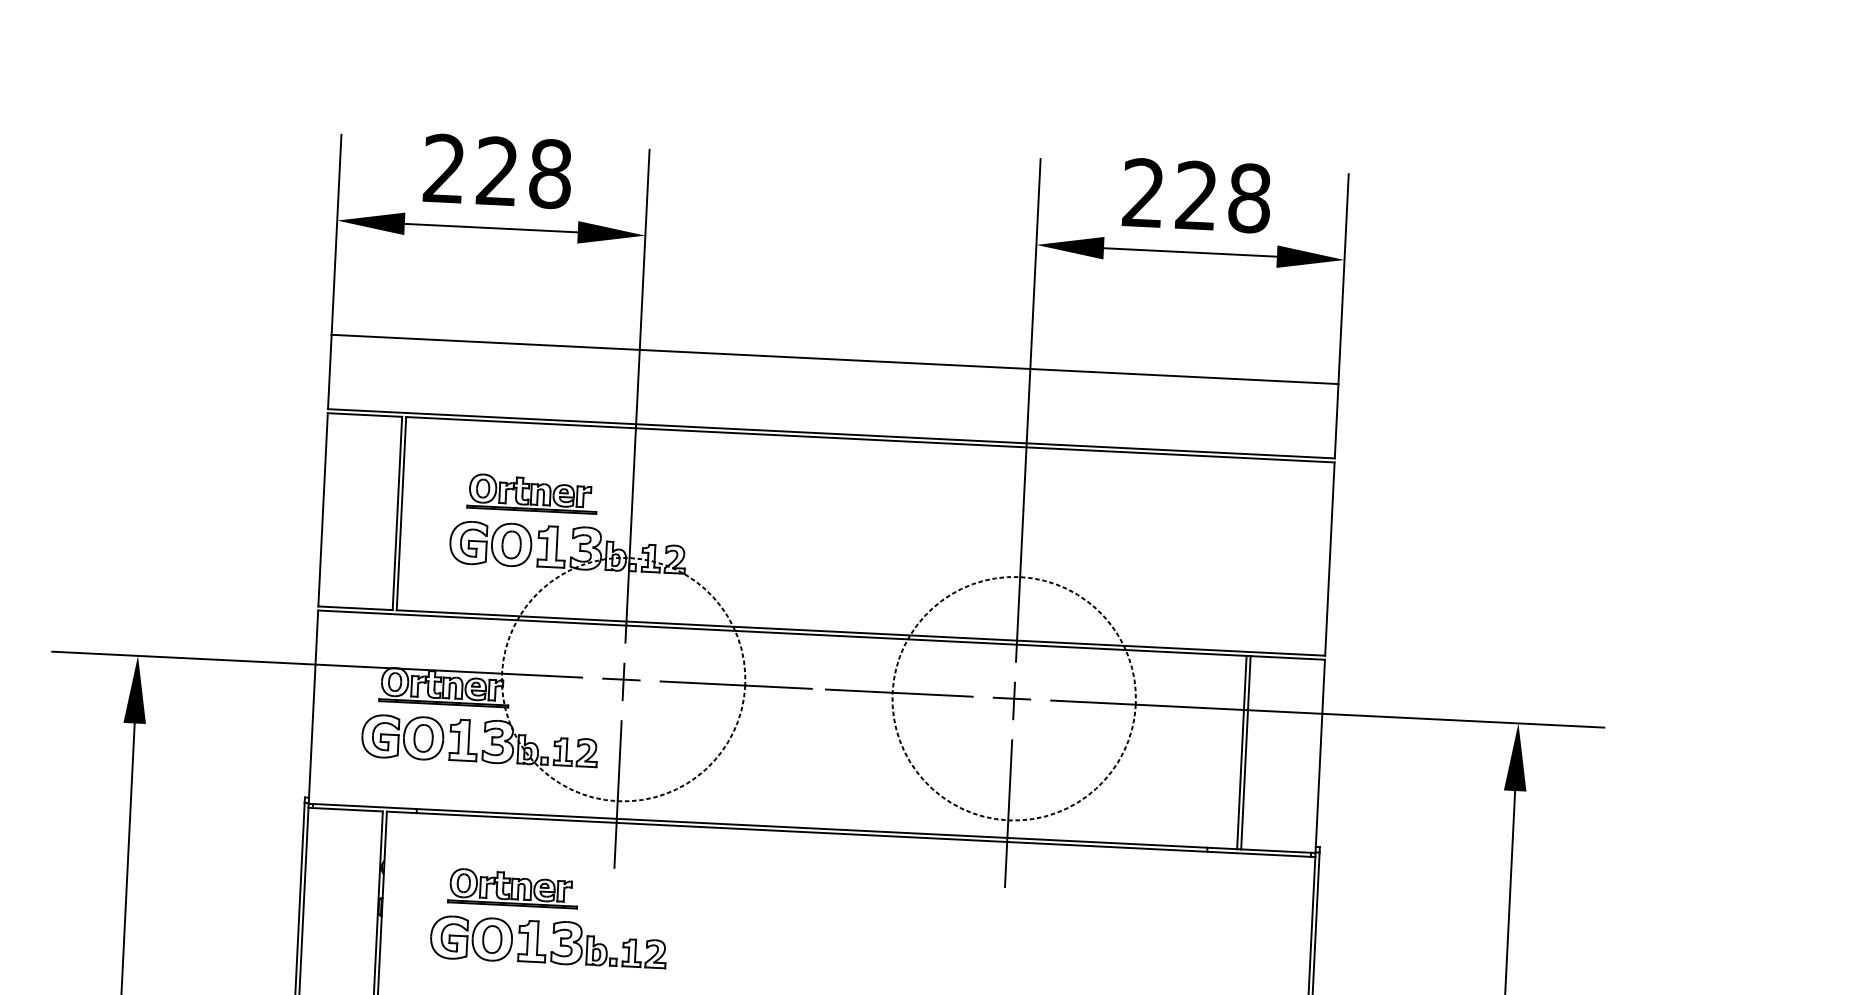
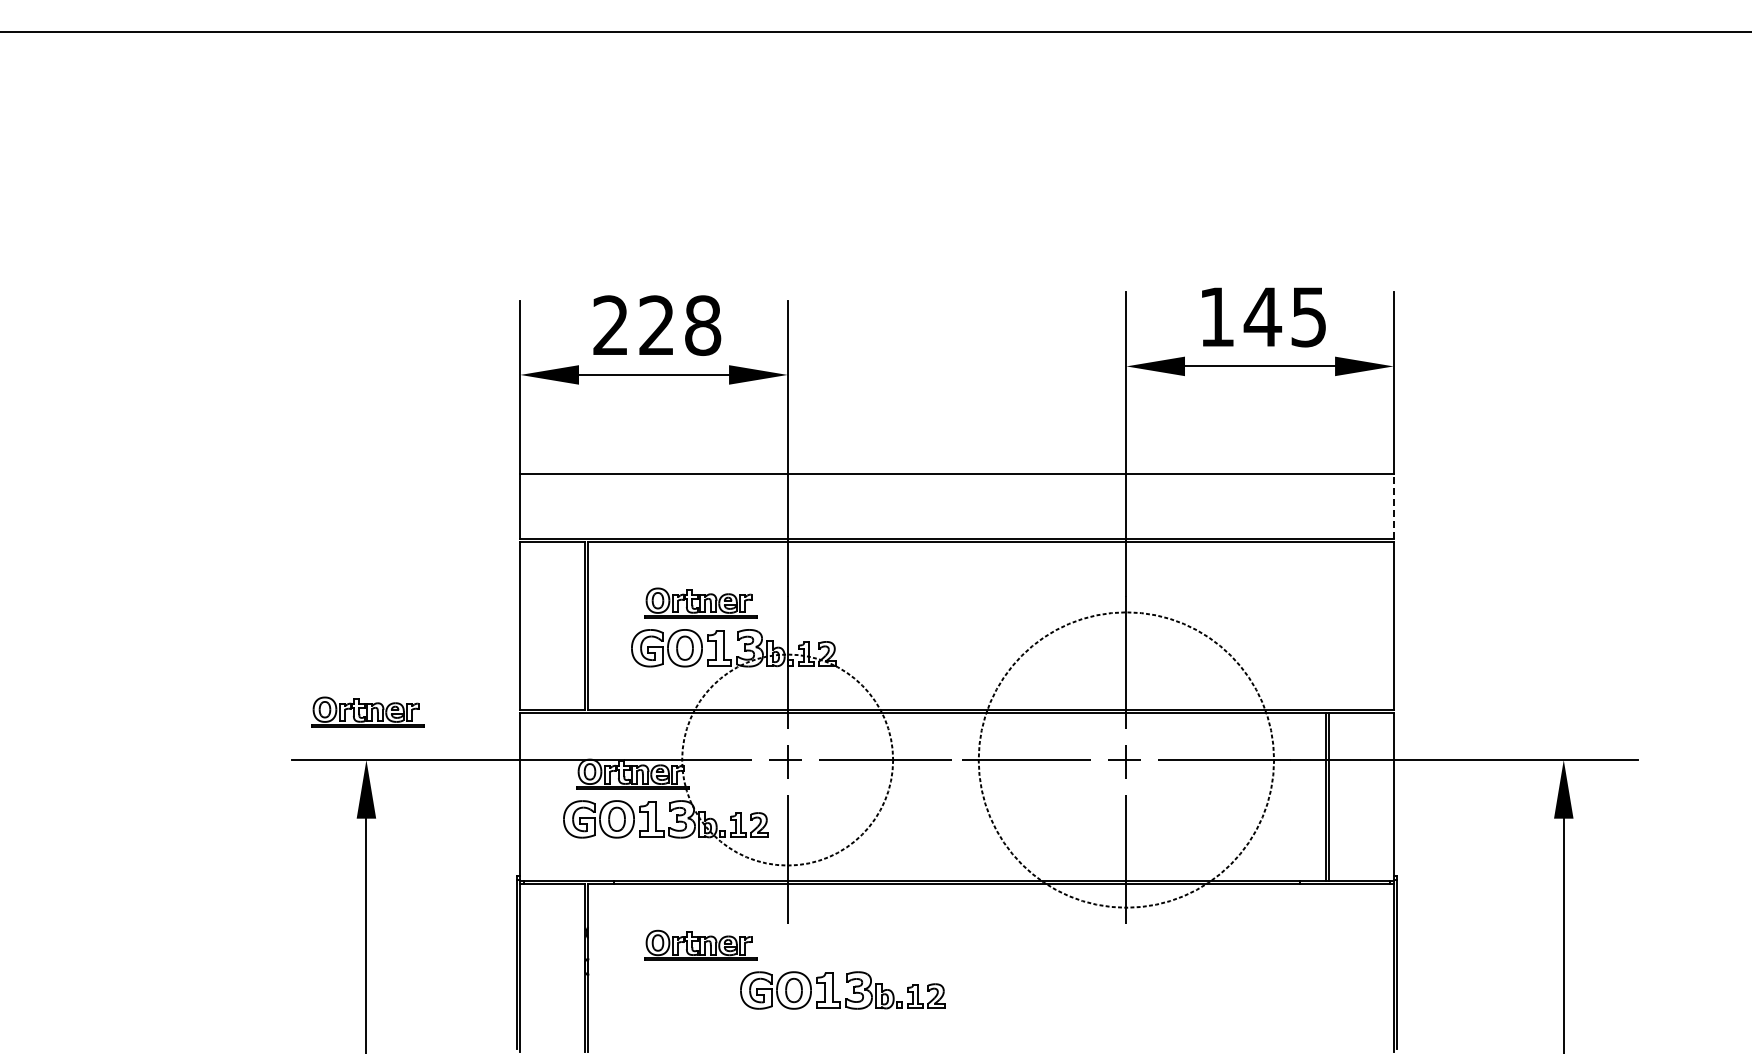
text: (1197, 195) -> (1263, 316), 228 -> 145
line: (1336, 420) -> (1393, 505), solid -> dashed
part: (141, 599) -> (367, 711), added
circle: (1013, 698) -> (1125, 759), size x1.4
part: (551, 951) -> (845, 998), moved

